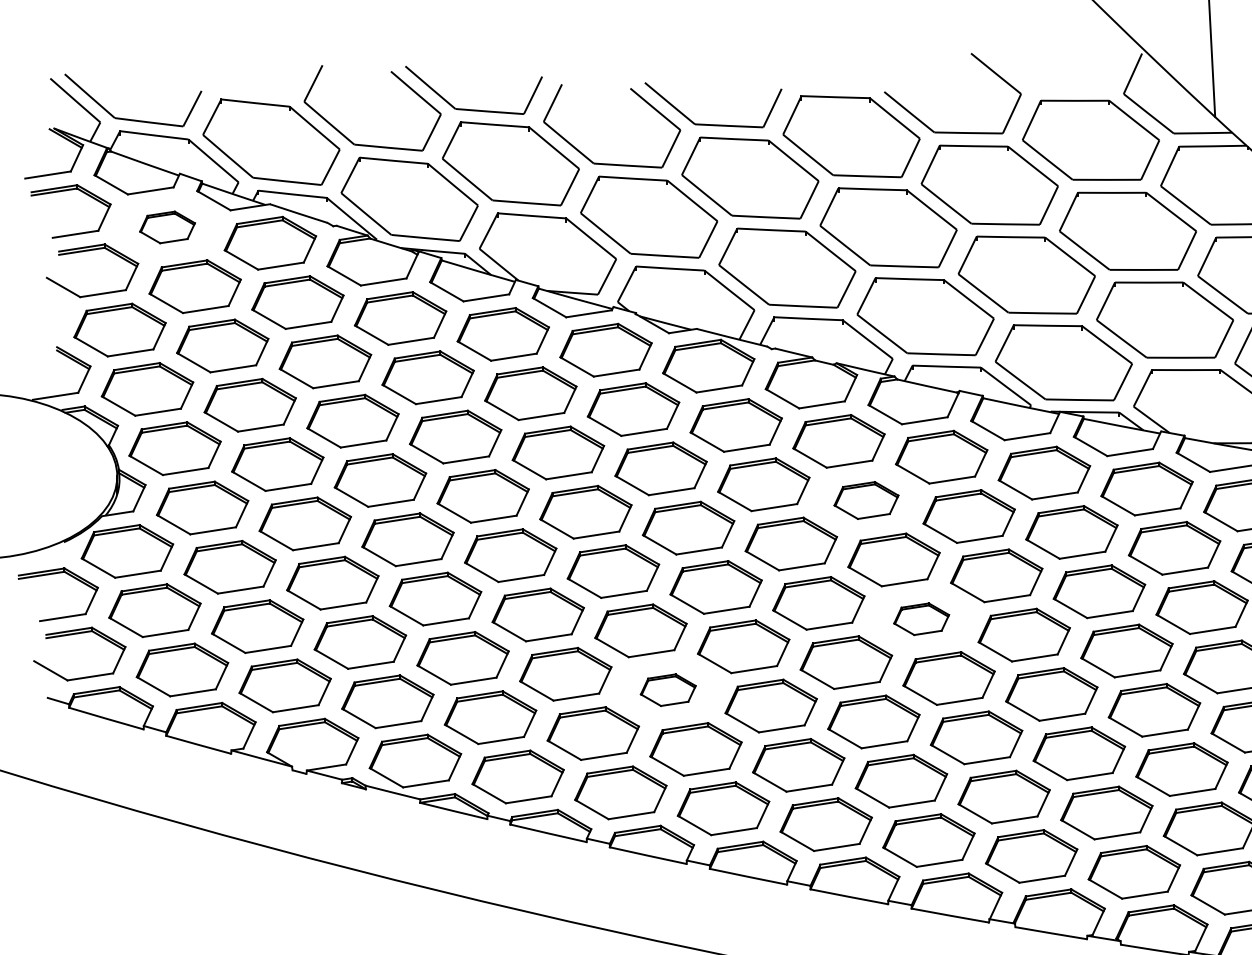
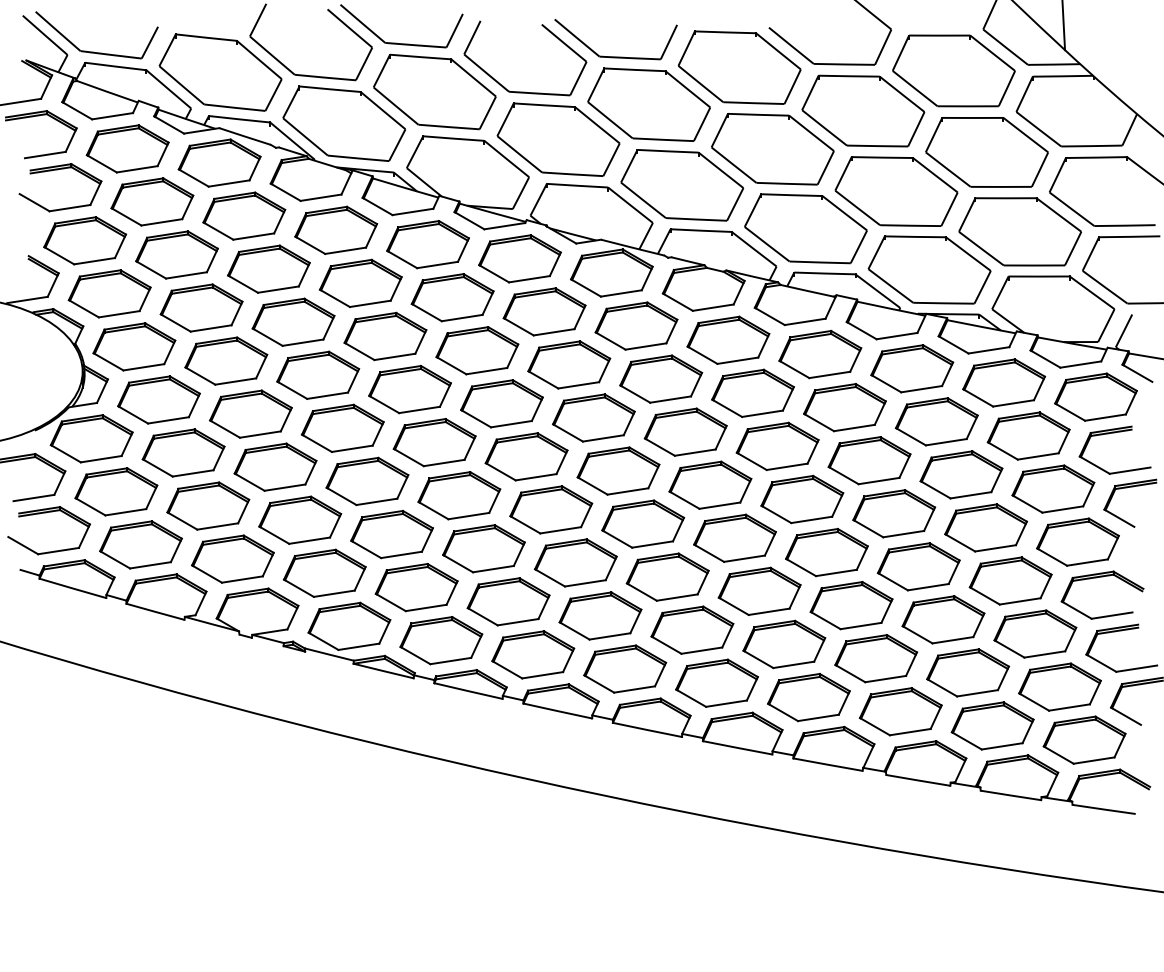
part: (167, 226) -> (127, 148), size x1.67
part: (865, 499) -> (752, 392), size x1.43
part: (921, 619) -> (802, 499), size x1.67
part: (668, 689) -> (575, 562), size x1.67

